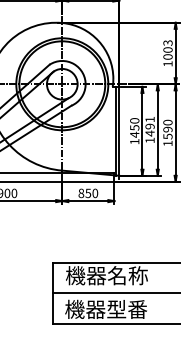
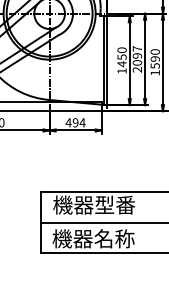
text: (149, 129) -> (136, 58), 1491 -> 2097
text: (88, 193) -> (75, 122), 850 -> 494
text: (127, 275) -> (114, 204), 機器名称 -> 機器型番
text: (127, 308) -> (114, 237), 機器型番 -> 機器名称

